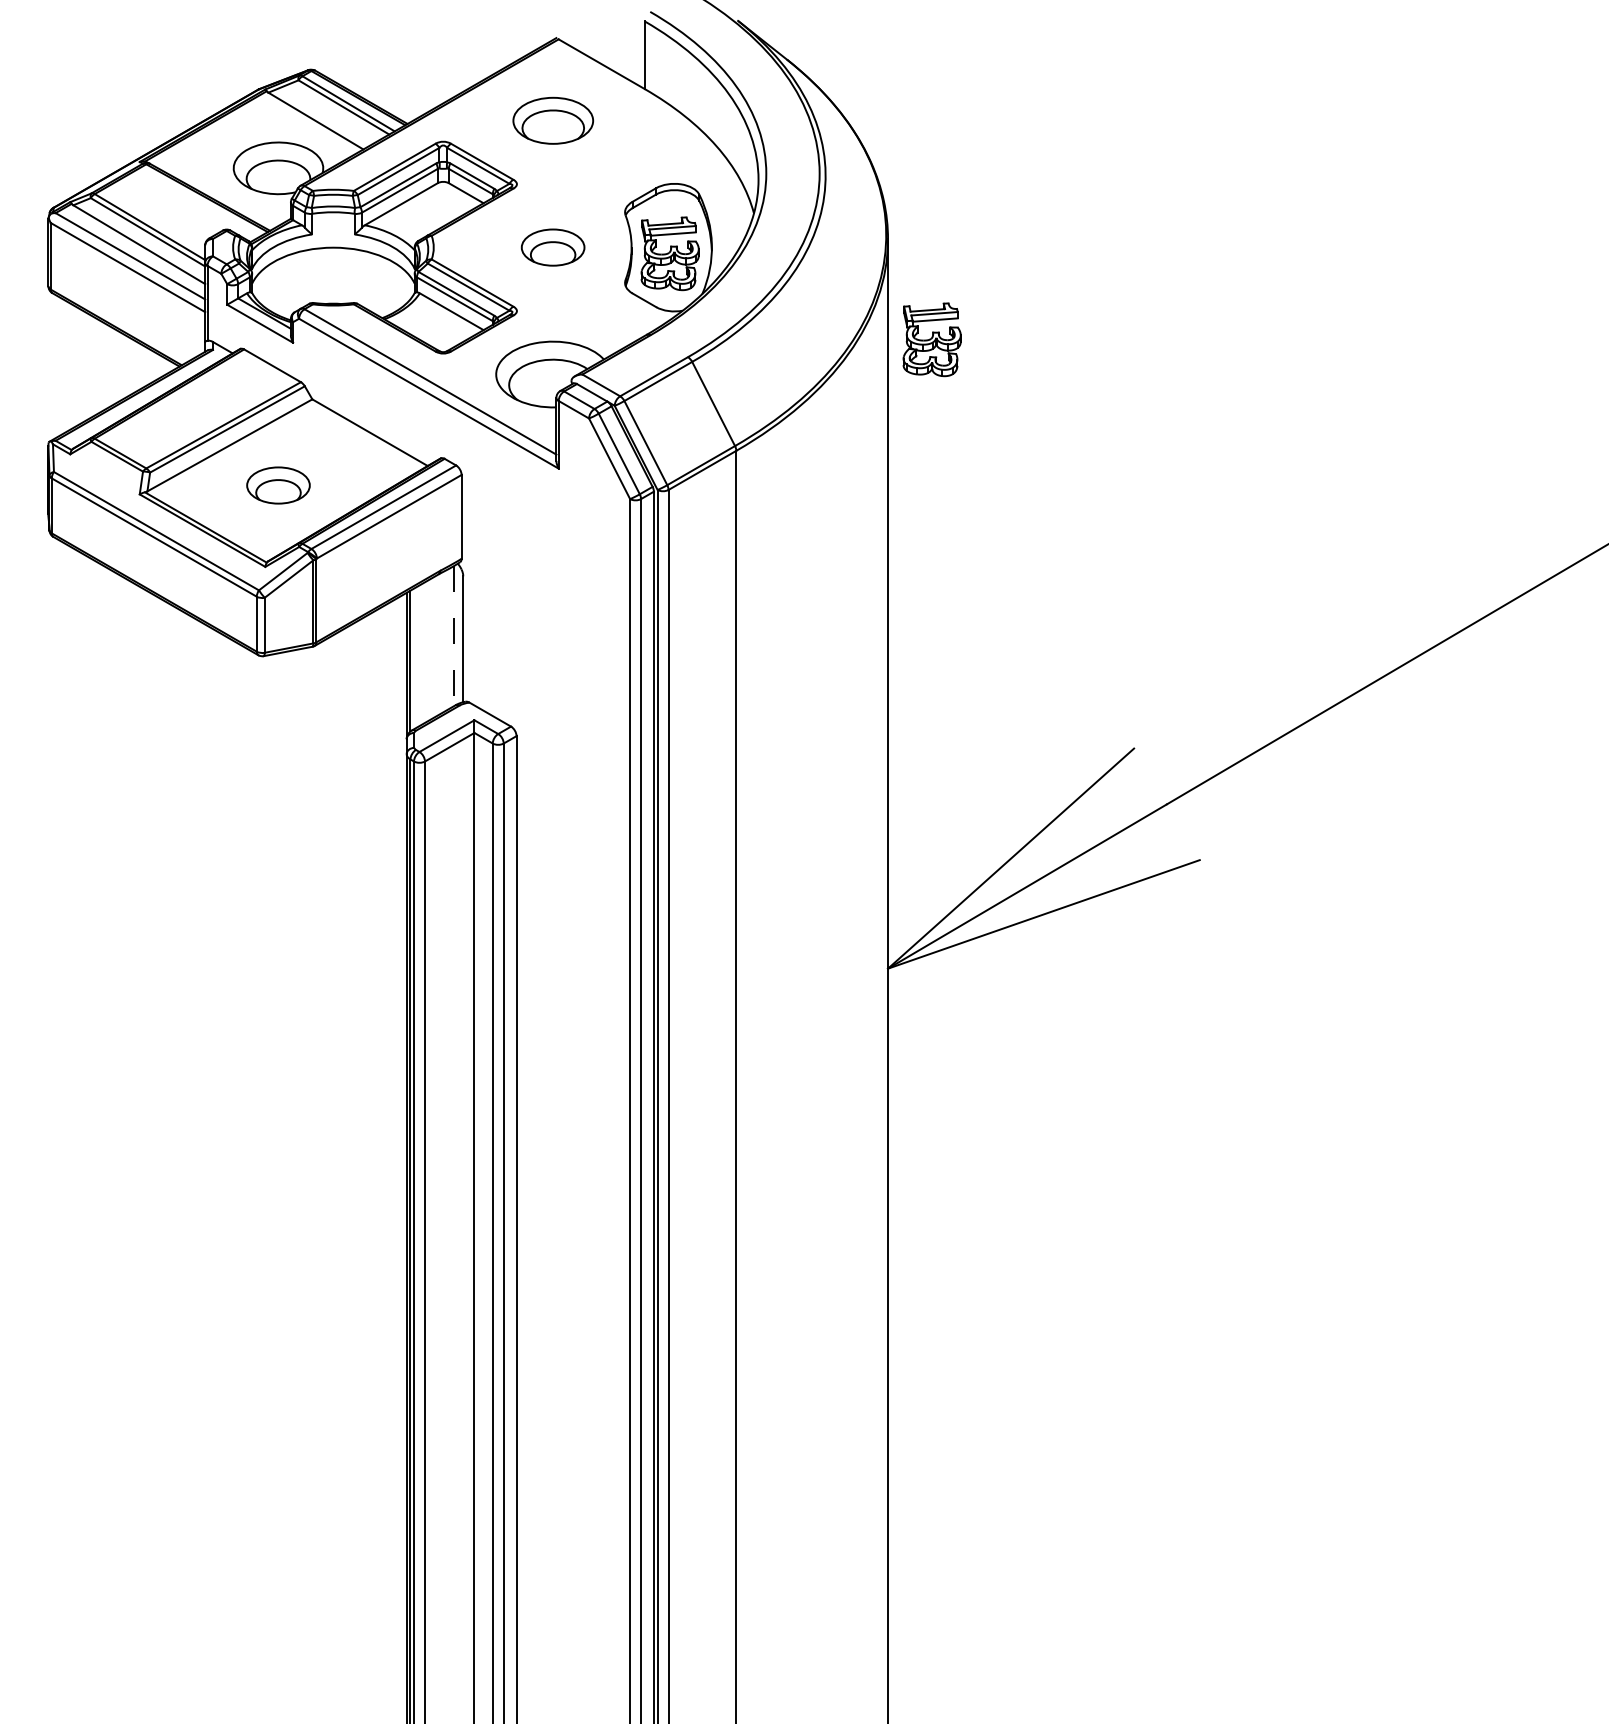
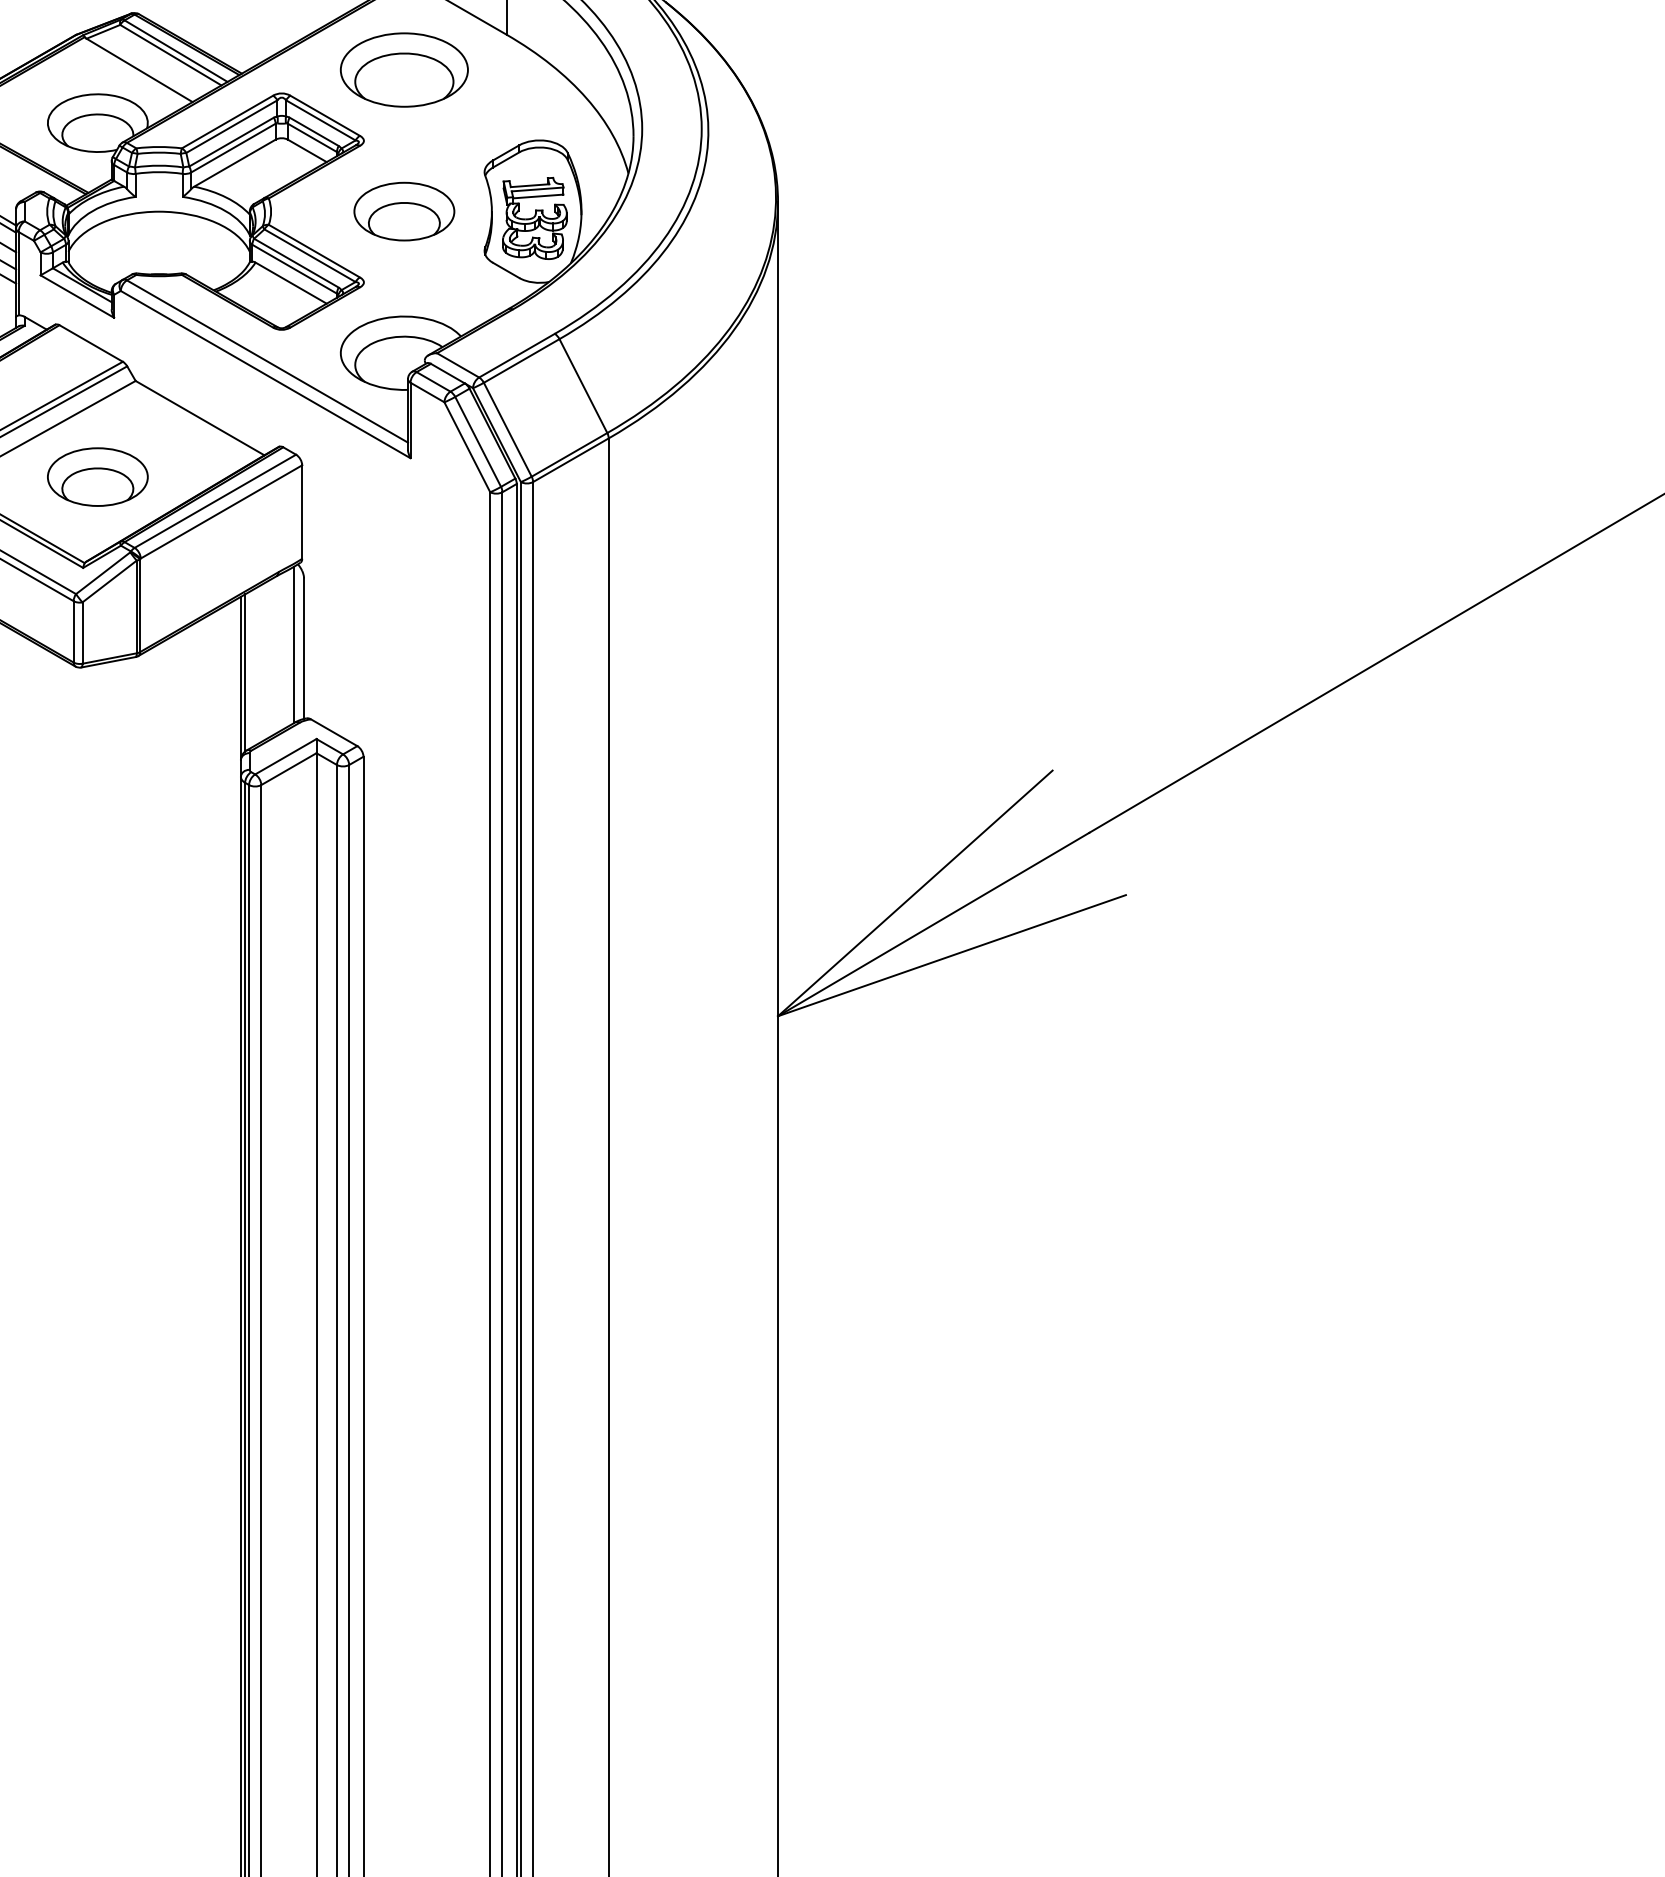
part: (553, 120) -> (404, 69), size x1.43
part: (552, 247) -> (403, 211), size x1.43
part: (931, 339) -> (826, 314), removed
part: (278, 485) -> (97, 477), size x1.43
line: (454, 636) -> (294, 645), dashed -> solid

